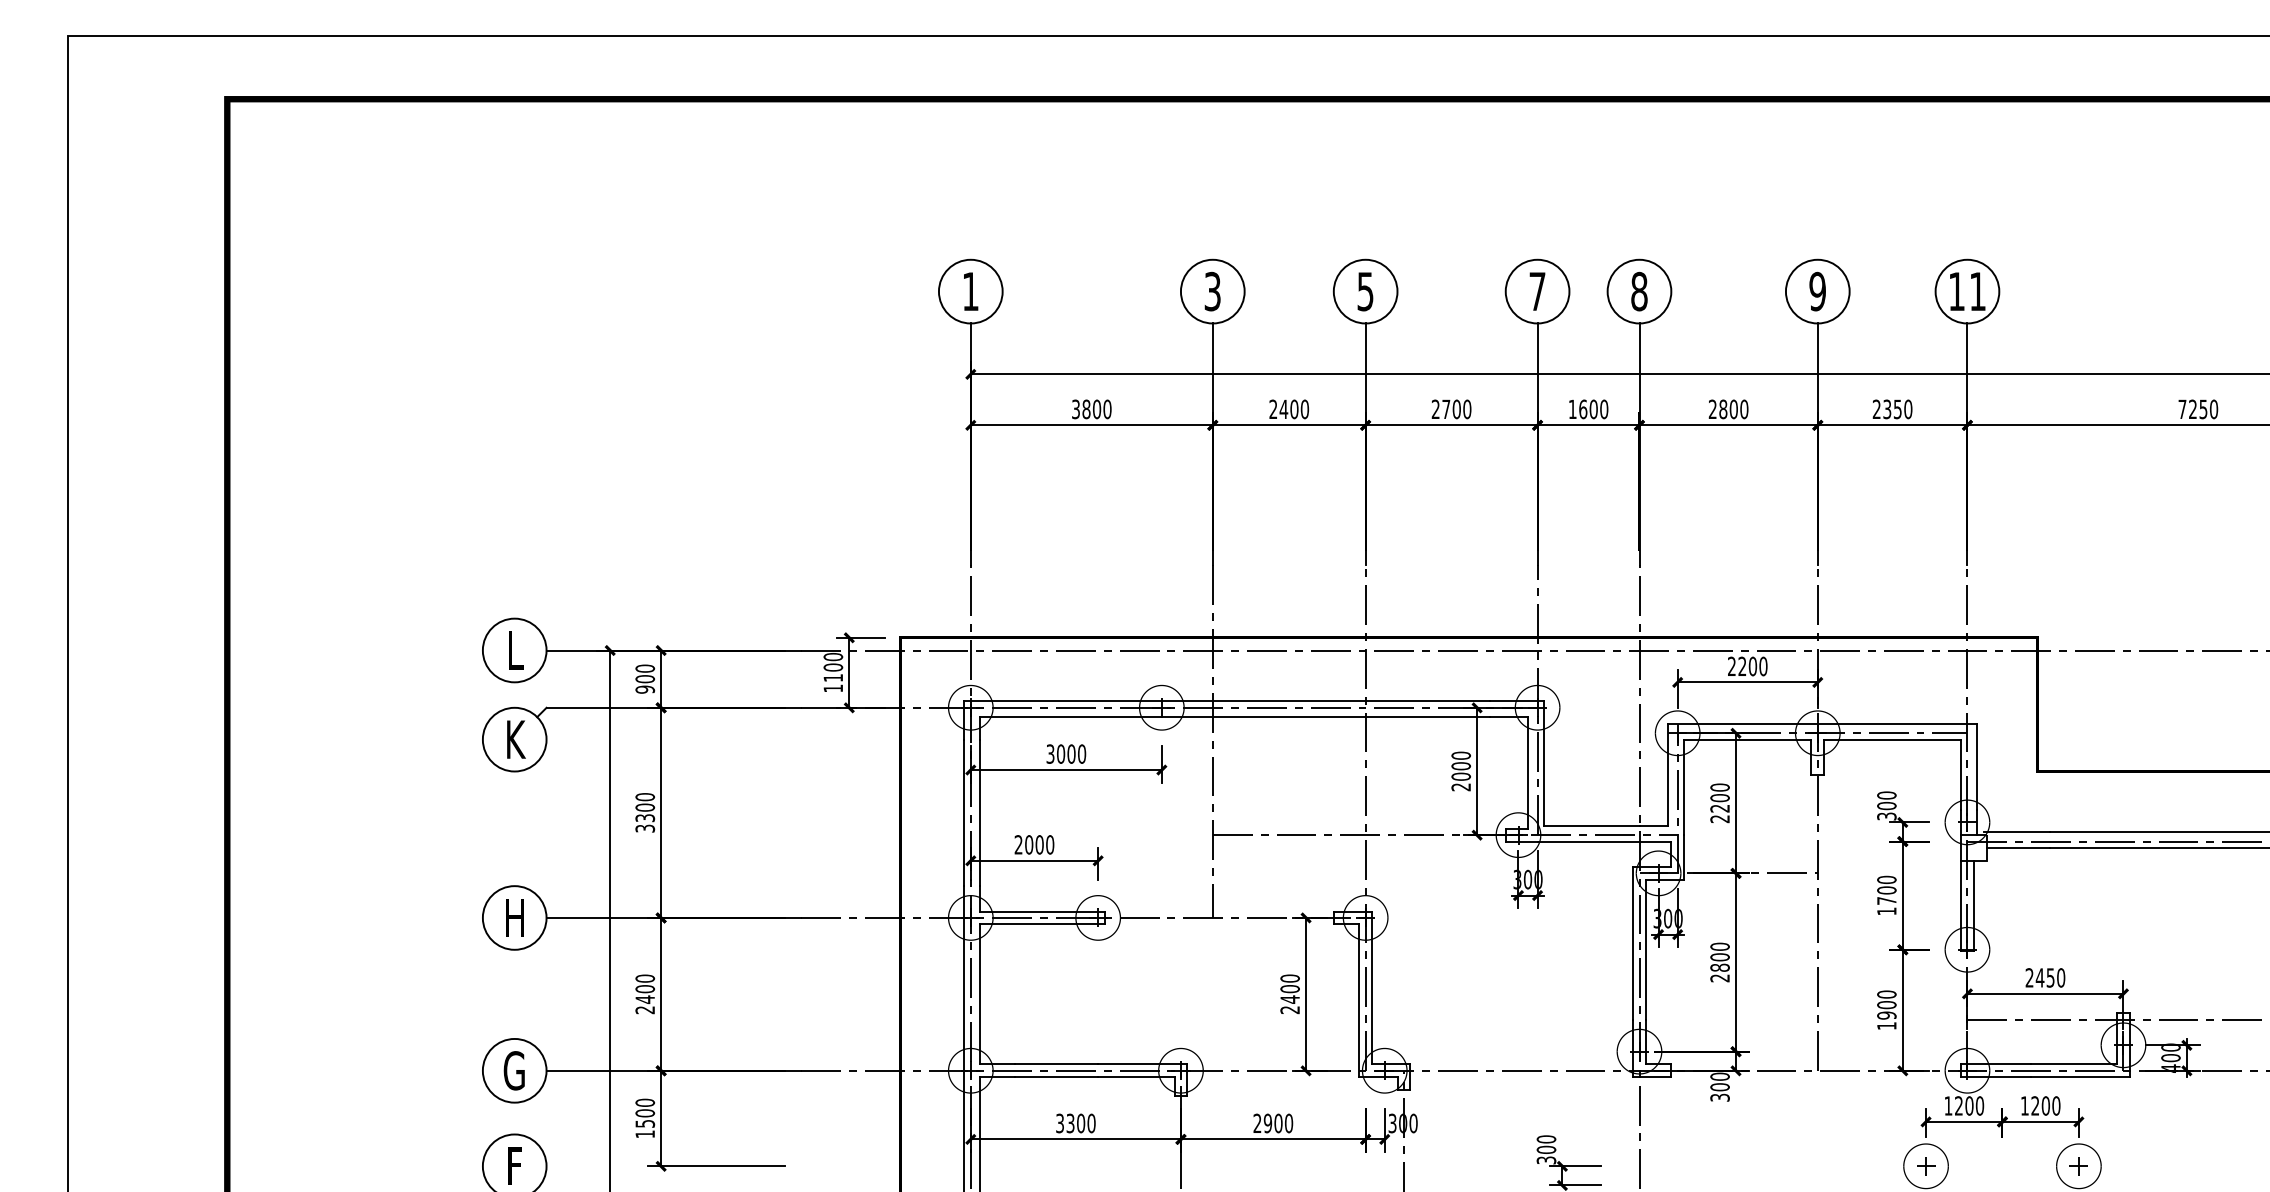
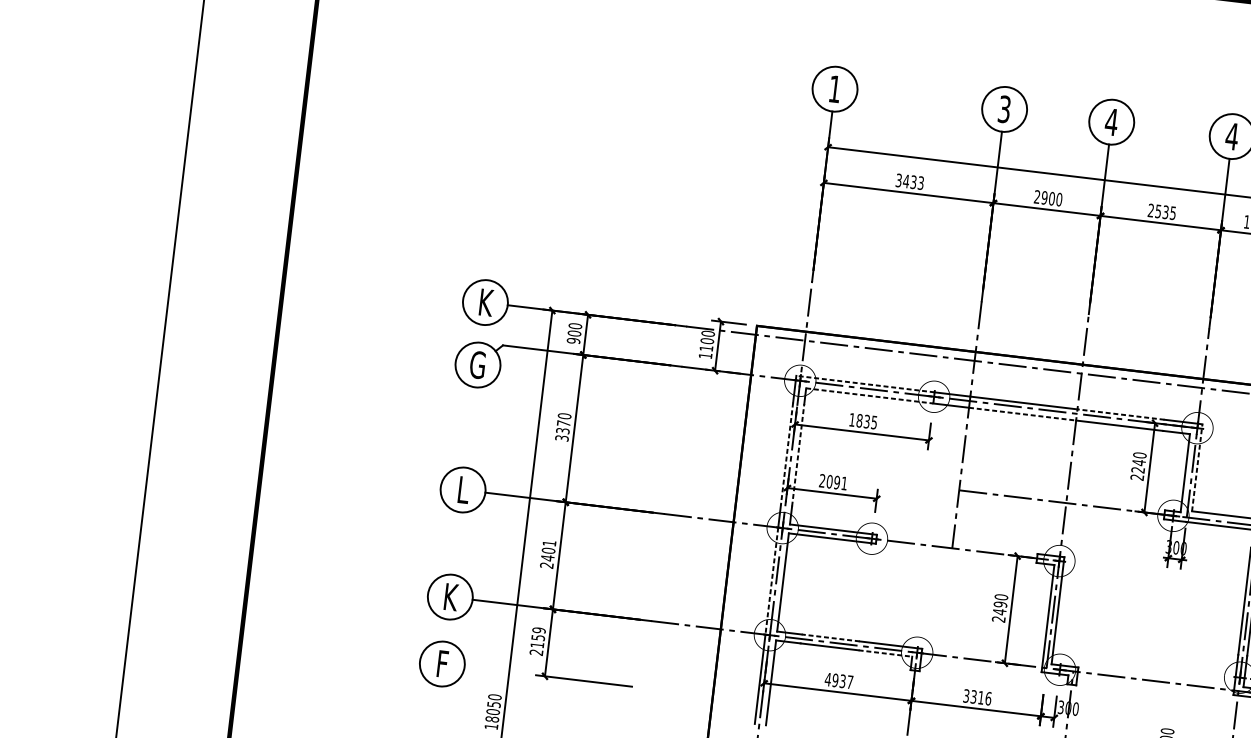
text: (1365, 291) -> (1111, 122), 5 -> 4
text: (1537, 291) -> (1232, 136), 7 -> 4
text: (1096, 409) -> (913, 182), 3800 -> 3433
text: (1283, 409) -> (1044, 197), 2400 -> 2900
text: (1456, 409) -> (1165, 212), 2700 -> 2535
text: (516, 650) -> (486, 302), L -> K
line: (1063, 701) -> (865, 384), solid -> dashed
line: (1427, 701) -> (1120, 414), solid -> dashed
line: (1071, 717) -> (870, 396), solid -> dashed
line: (1289, 717) -> (1022, 414), solid -> dashed
text: (514, 739) -> (477, 364), K -> G
text: (1066, 753) -> (863, 420), 3000 -> 1835
line: (1543, 763) -> (1196, 467), solid -> dashed
text: (1461, 771) -> (1138, 466), 2000 -> 2240
text: (645, 807) -> (563, 423), 3300 -> 3370
line: (980, 812) -> (798, 455), solid -> dashed
line: (964, 813) -> (787, 454), solid -> dashed
text: (1044, 844) -> (840, 482), 2000 -> 2091
text: (514, 917) -> (463, 489), H -> L
text: (645, 978) -> (549, 543), 2400 -> 2401
text: (1289, 989) -> (1000, 604), 2400 -> 2490
line: (964, 994) -> (771, 581), solid -> dashed
line: (1056, 1064) -> (830, 637), solid -> dashed
text: (514, 1070) -> (450, 596), G -> K
line: (1136, 1077) -> (885, 653), solid -> dashed
text: (645, 1118) -> (538, 641), 1500 -> 2159
text: (1075, 1123) -> (838, 680), 3300 -> 4937
text: (1273, 1123) -> (977, 697), 2900 -> 3316

